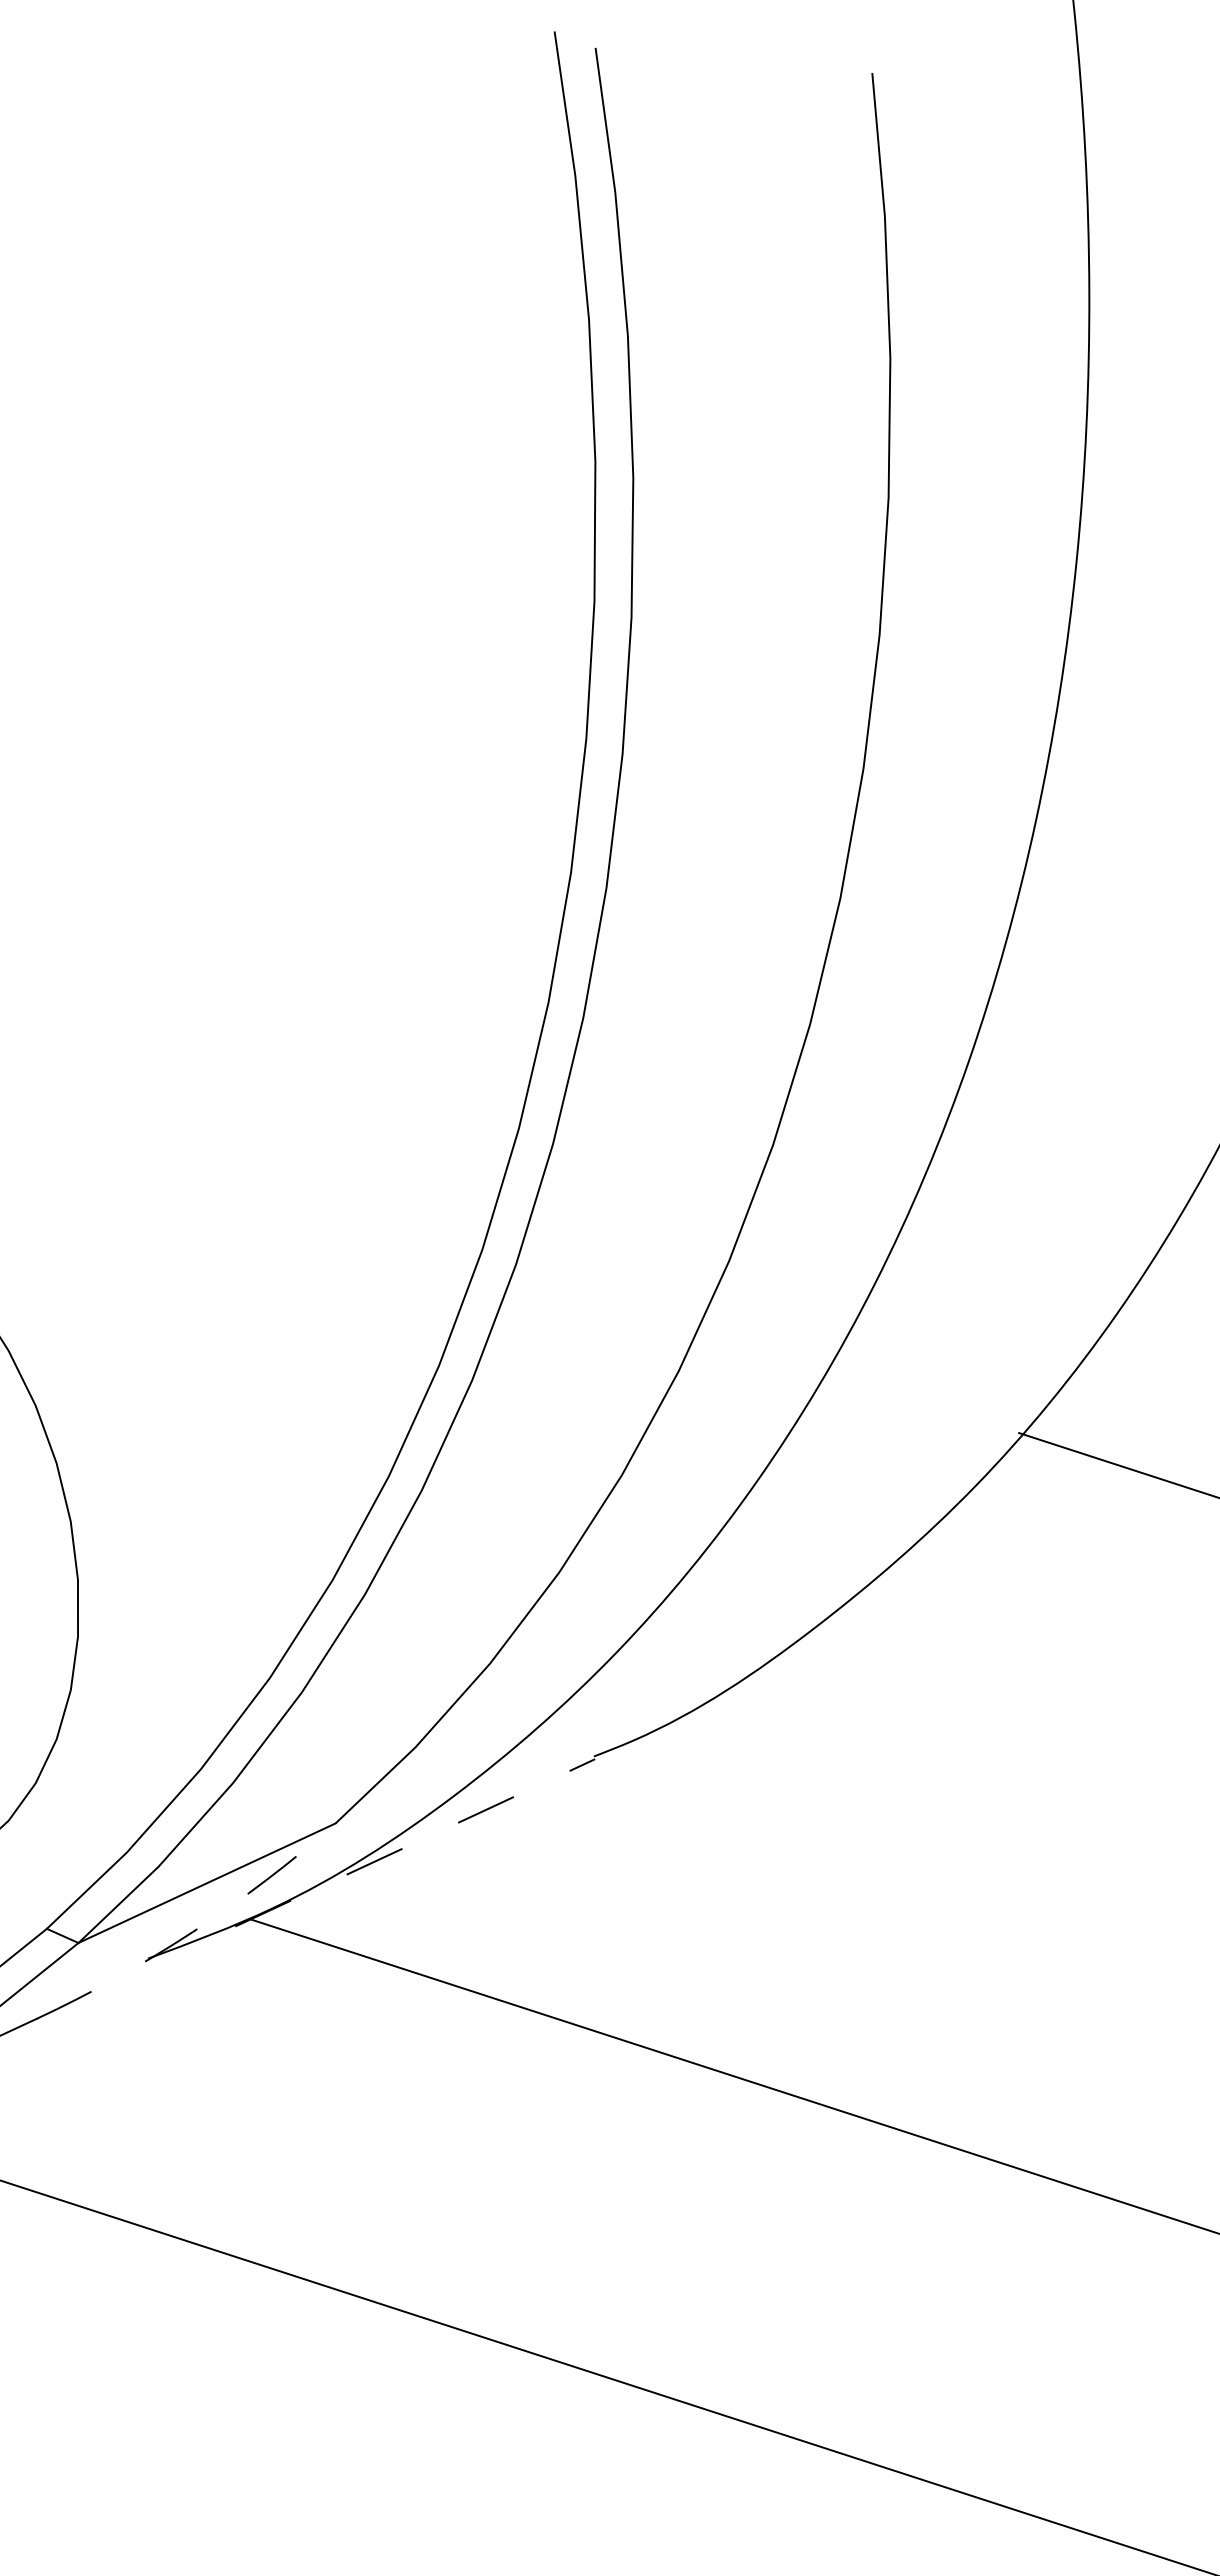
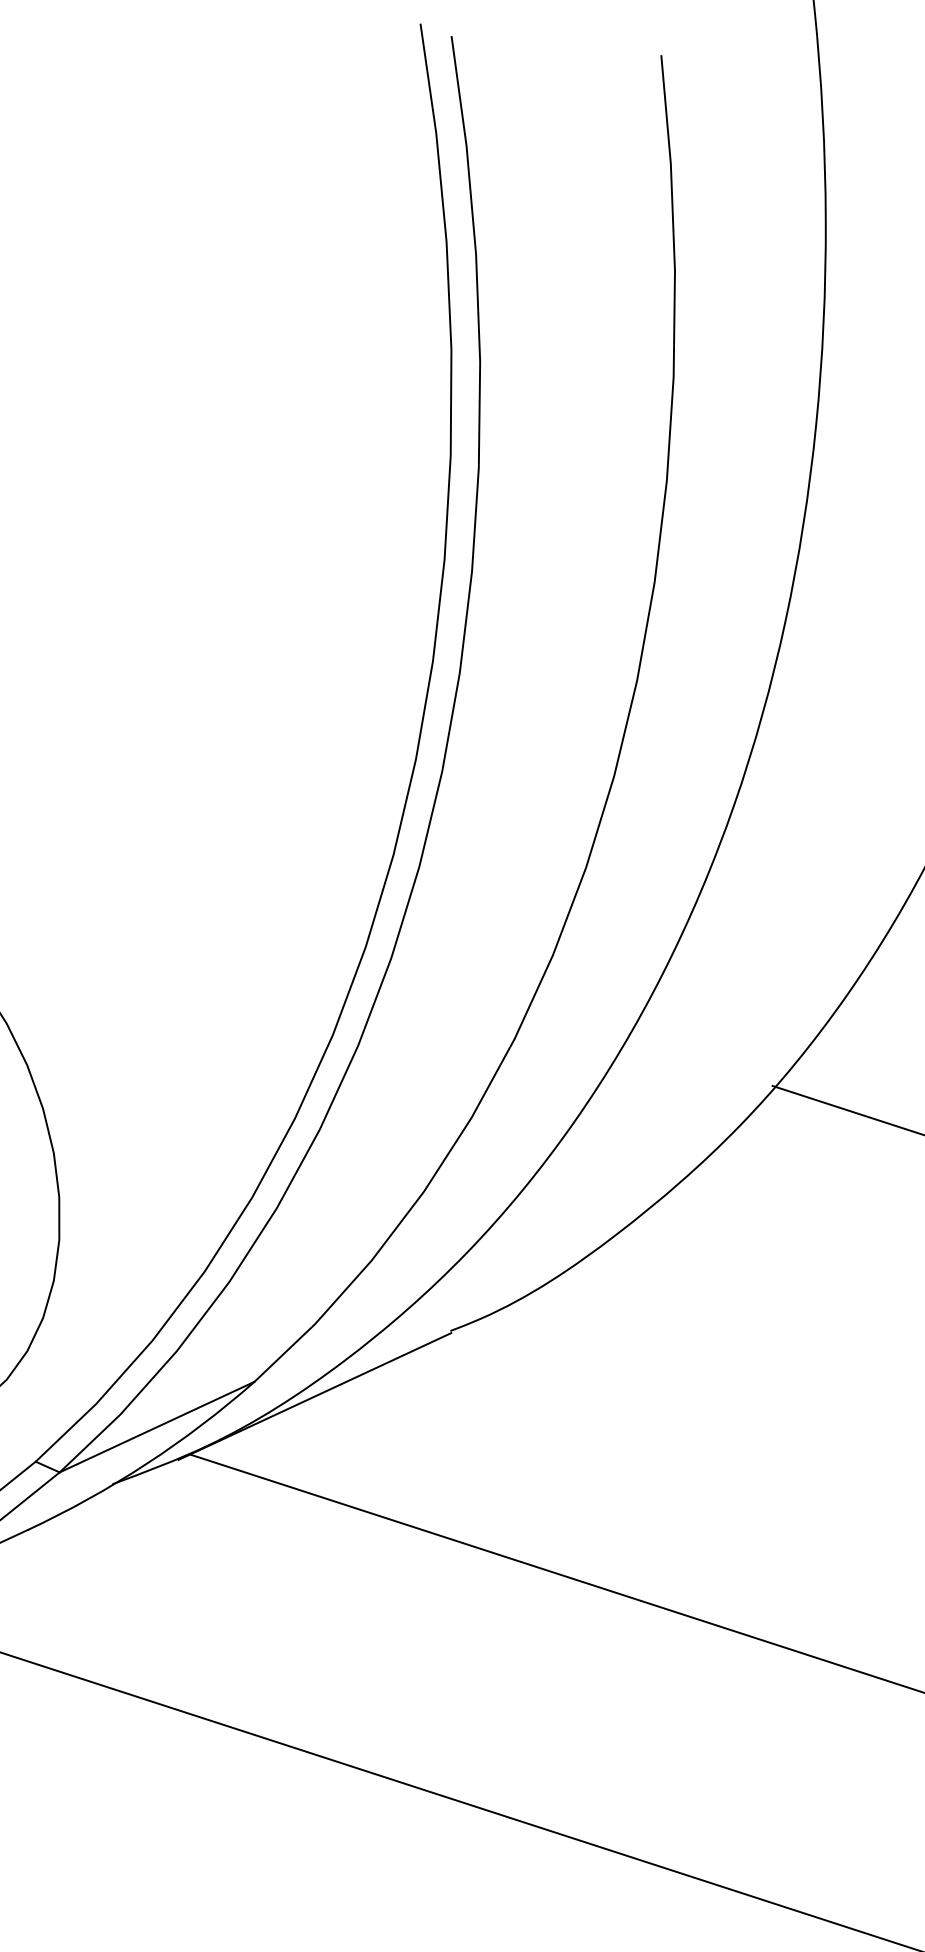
line: (415, 1842) -> (315, 1396), dashed -> solid
arc: (193, 1931) -> (146, 1463), dashed -> solid

